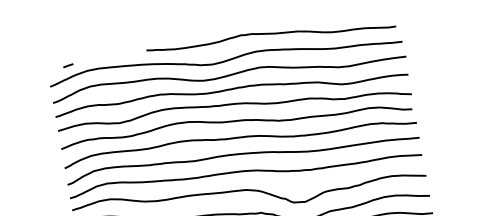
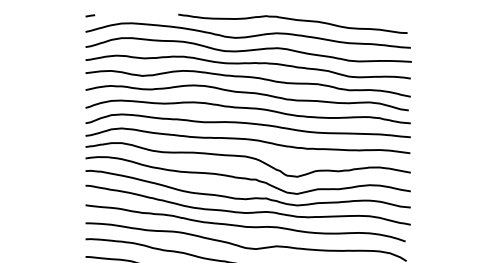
line: (68, 65) -> (90, 15), moved

